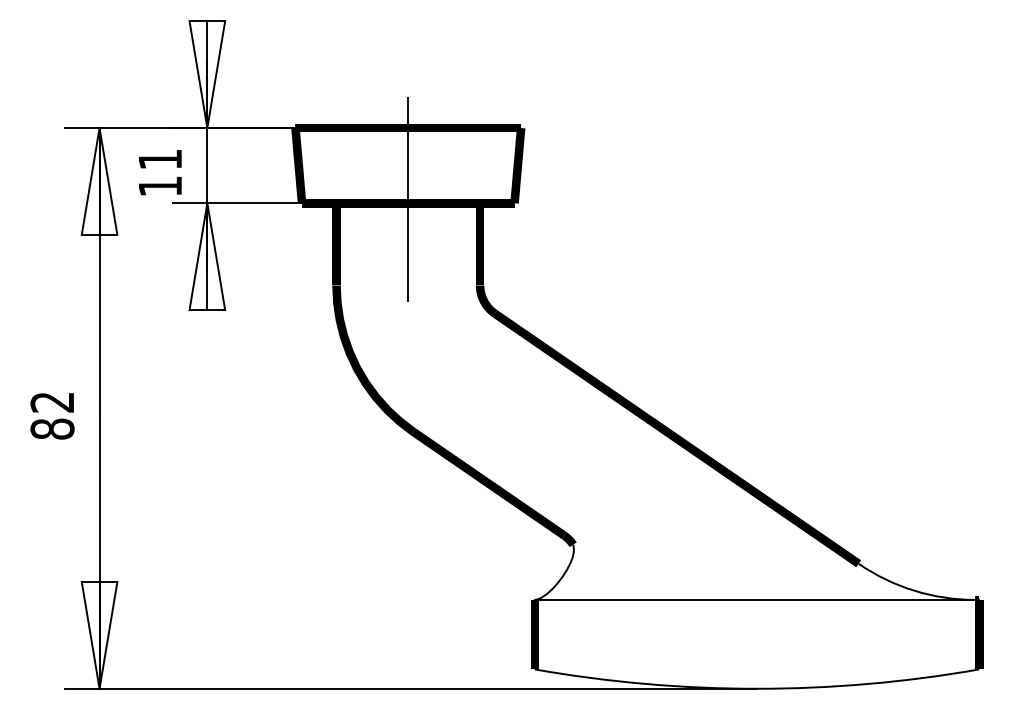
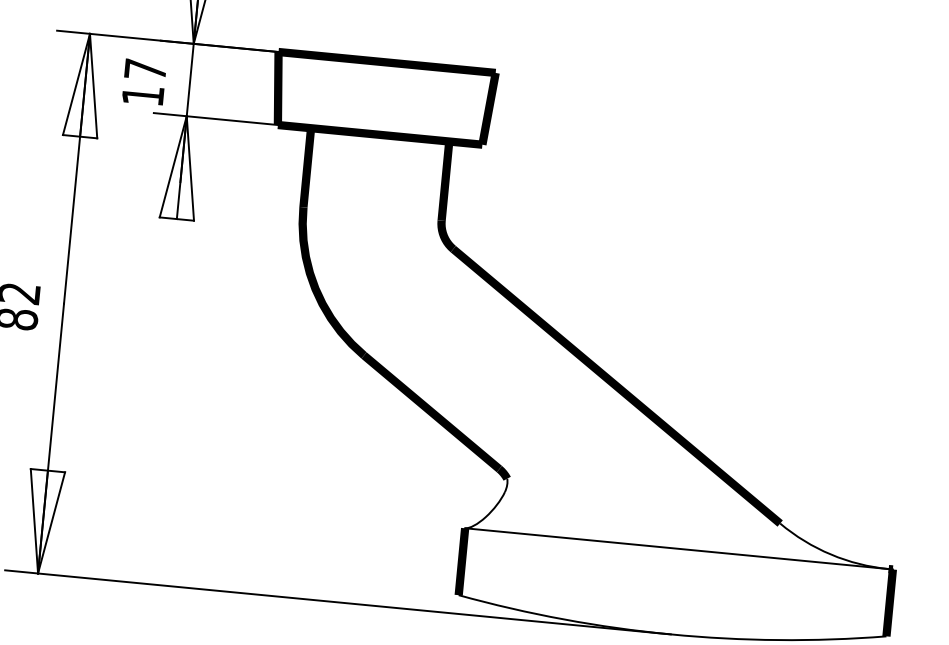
text: (160, 159) -> (145, 69), 11 -> 17
line: (408, 206) -> (380, 137), removed

